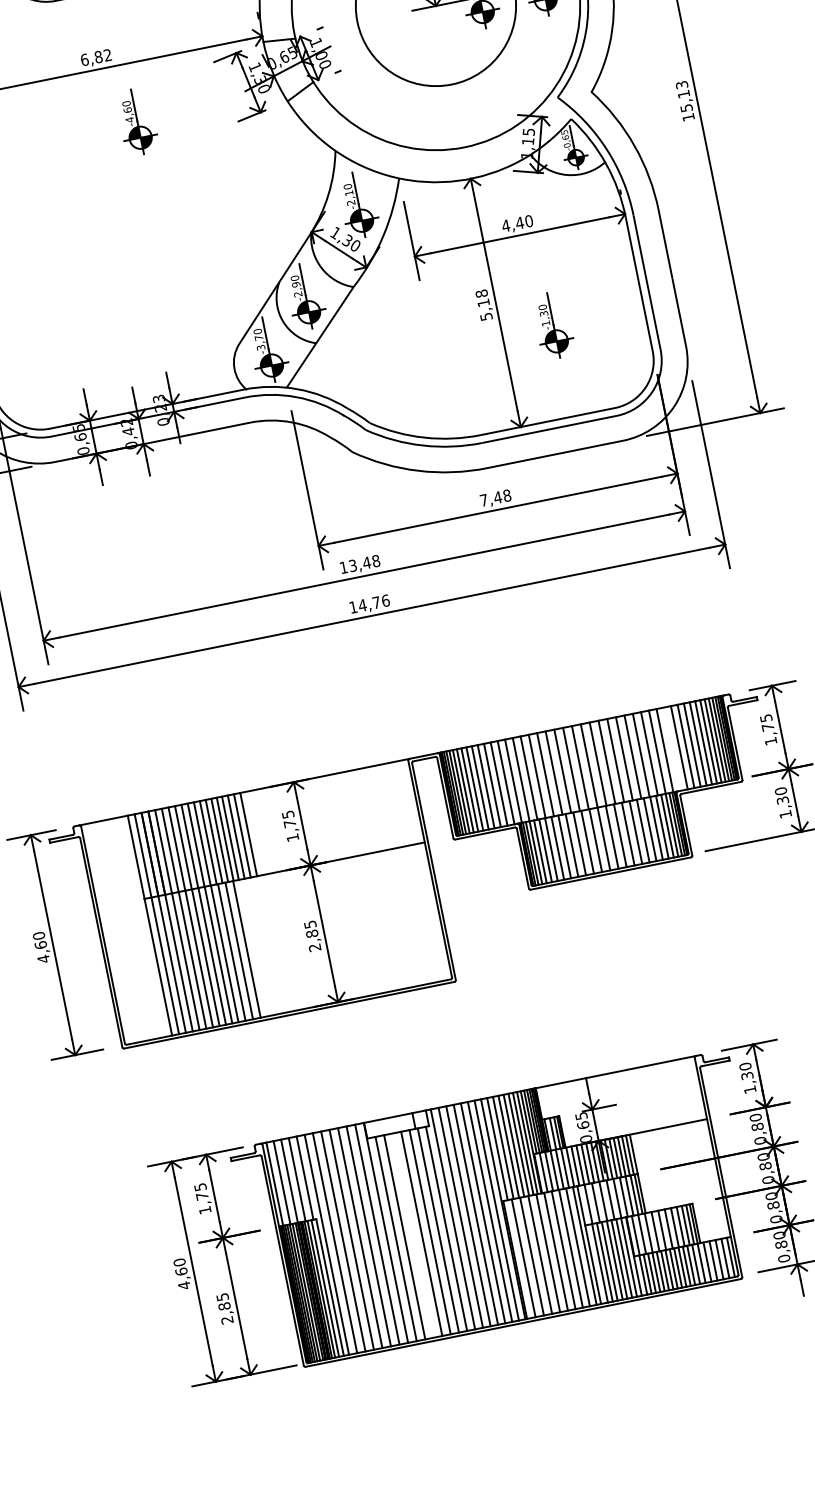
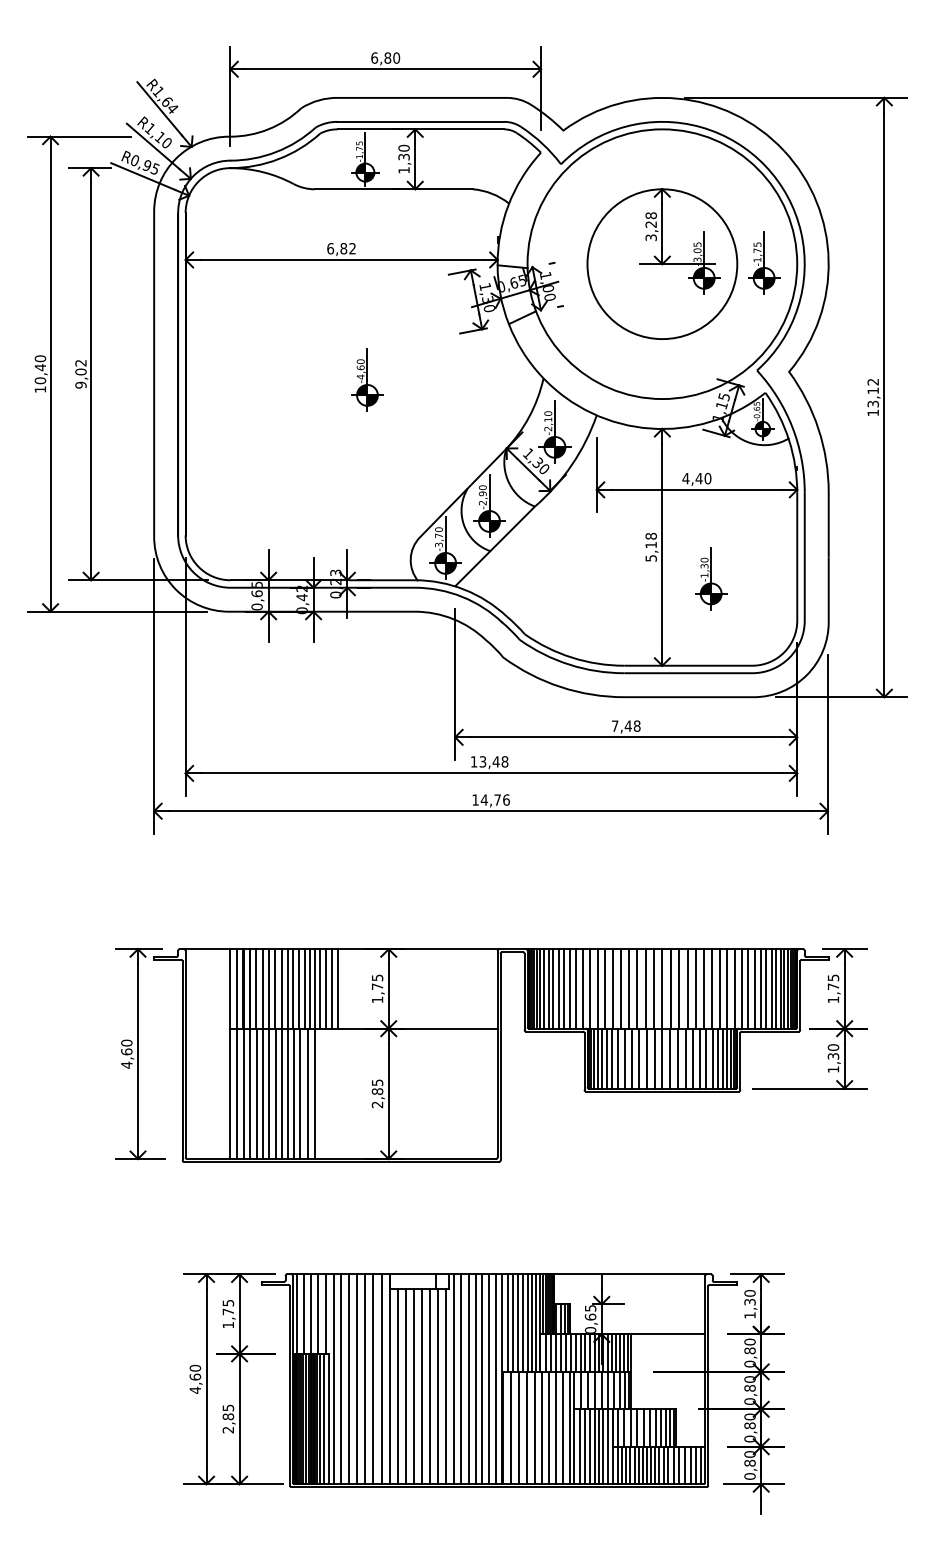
text: (683, 96) -> (872, 392), 15,13 -> 13,12
part: (137, 121) -> (367, 379), moved
line: (672, 748) -> (741, 988), added
line: (413, 1235) -> (414, 1386), added

